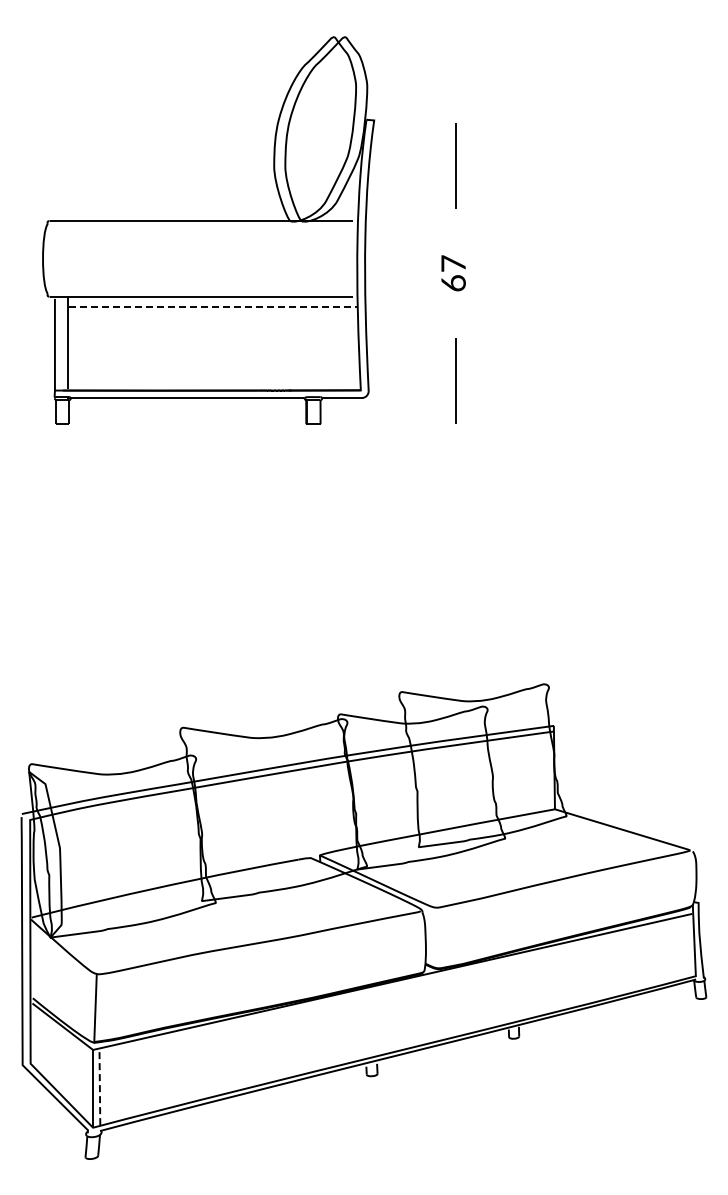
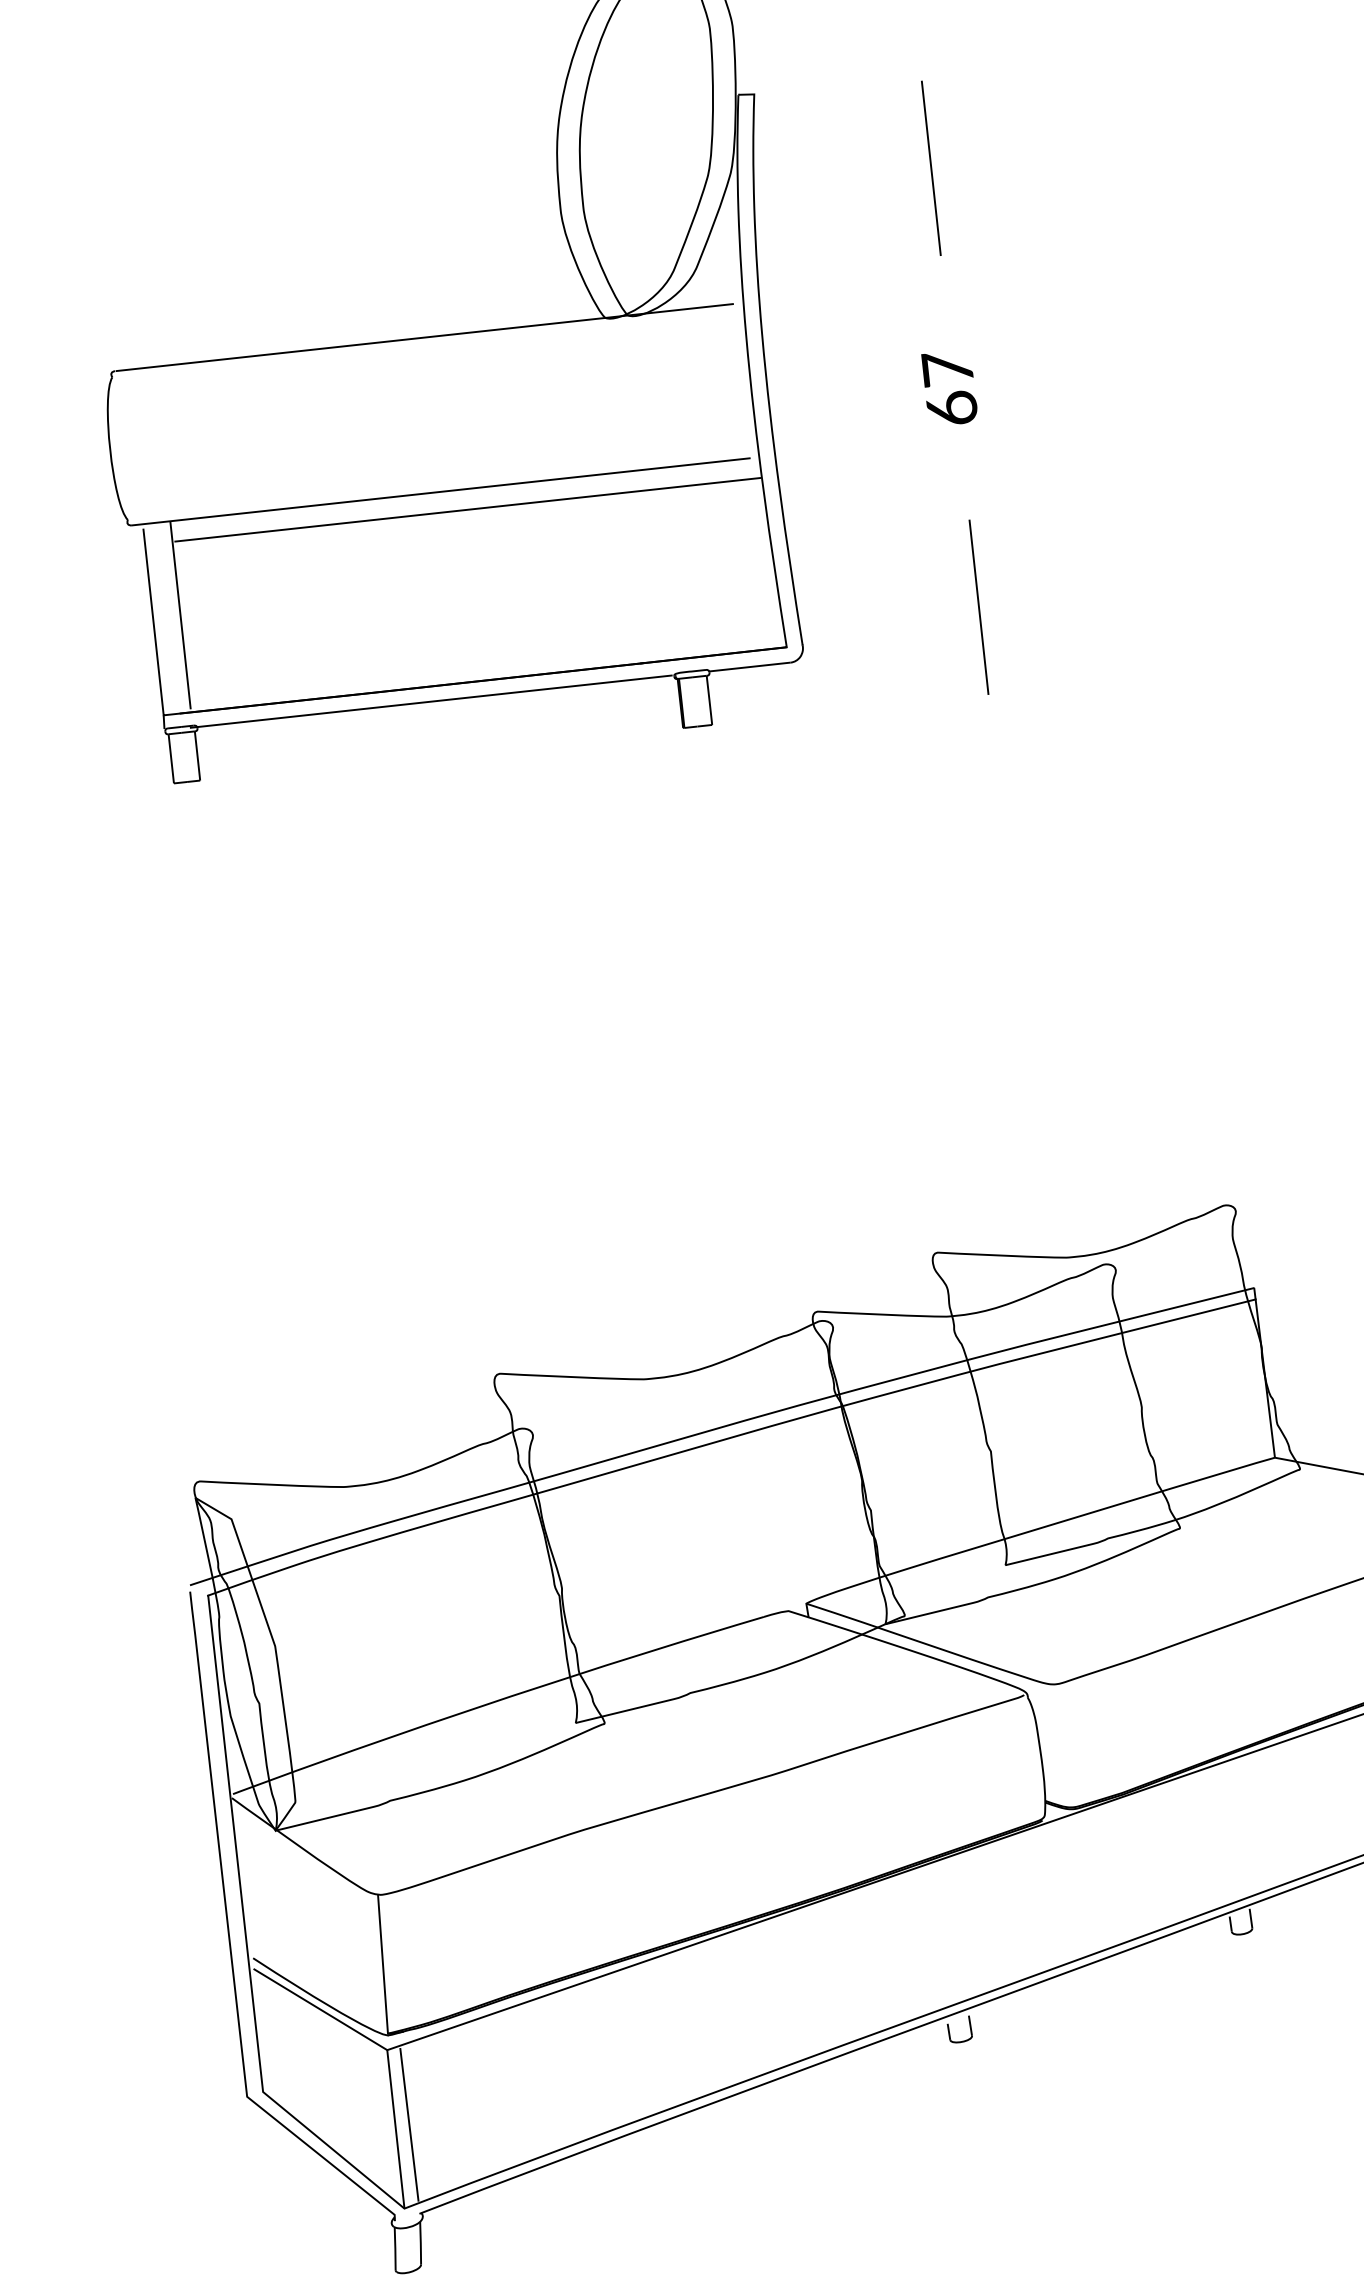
line: (213, 306) -> (468, 509), dashed -> solid
line: (99, 1087) -> (408, 2125), dashed -> solid

